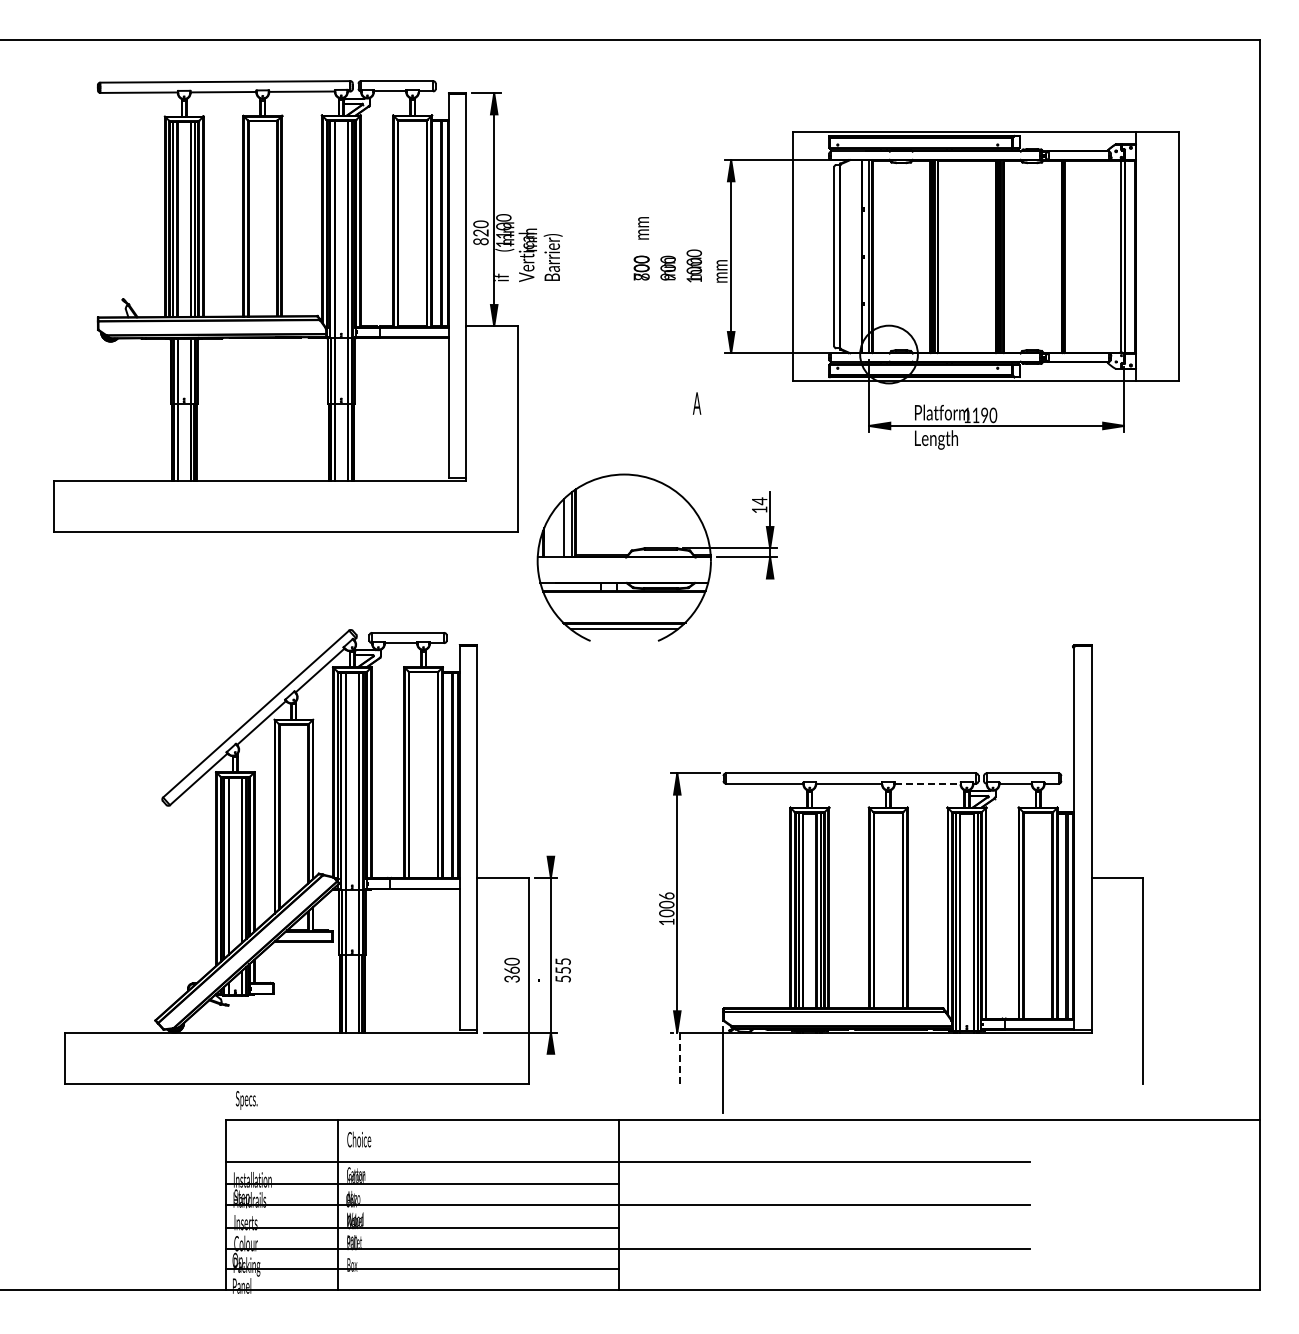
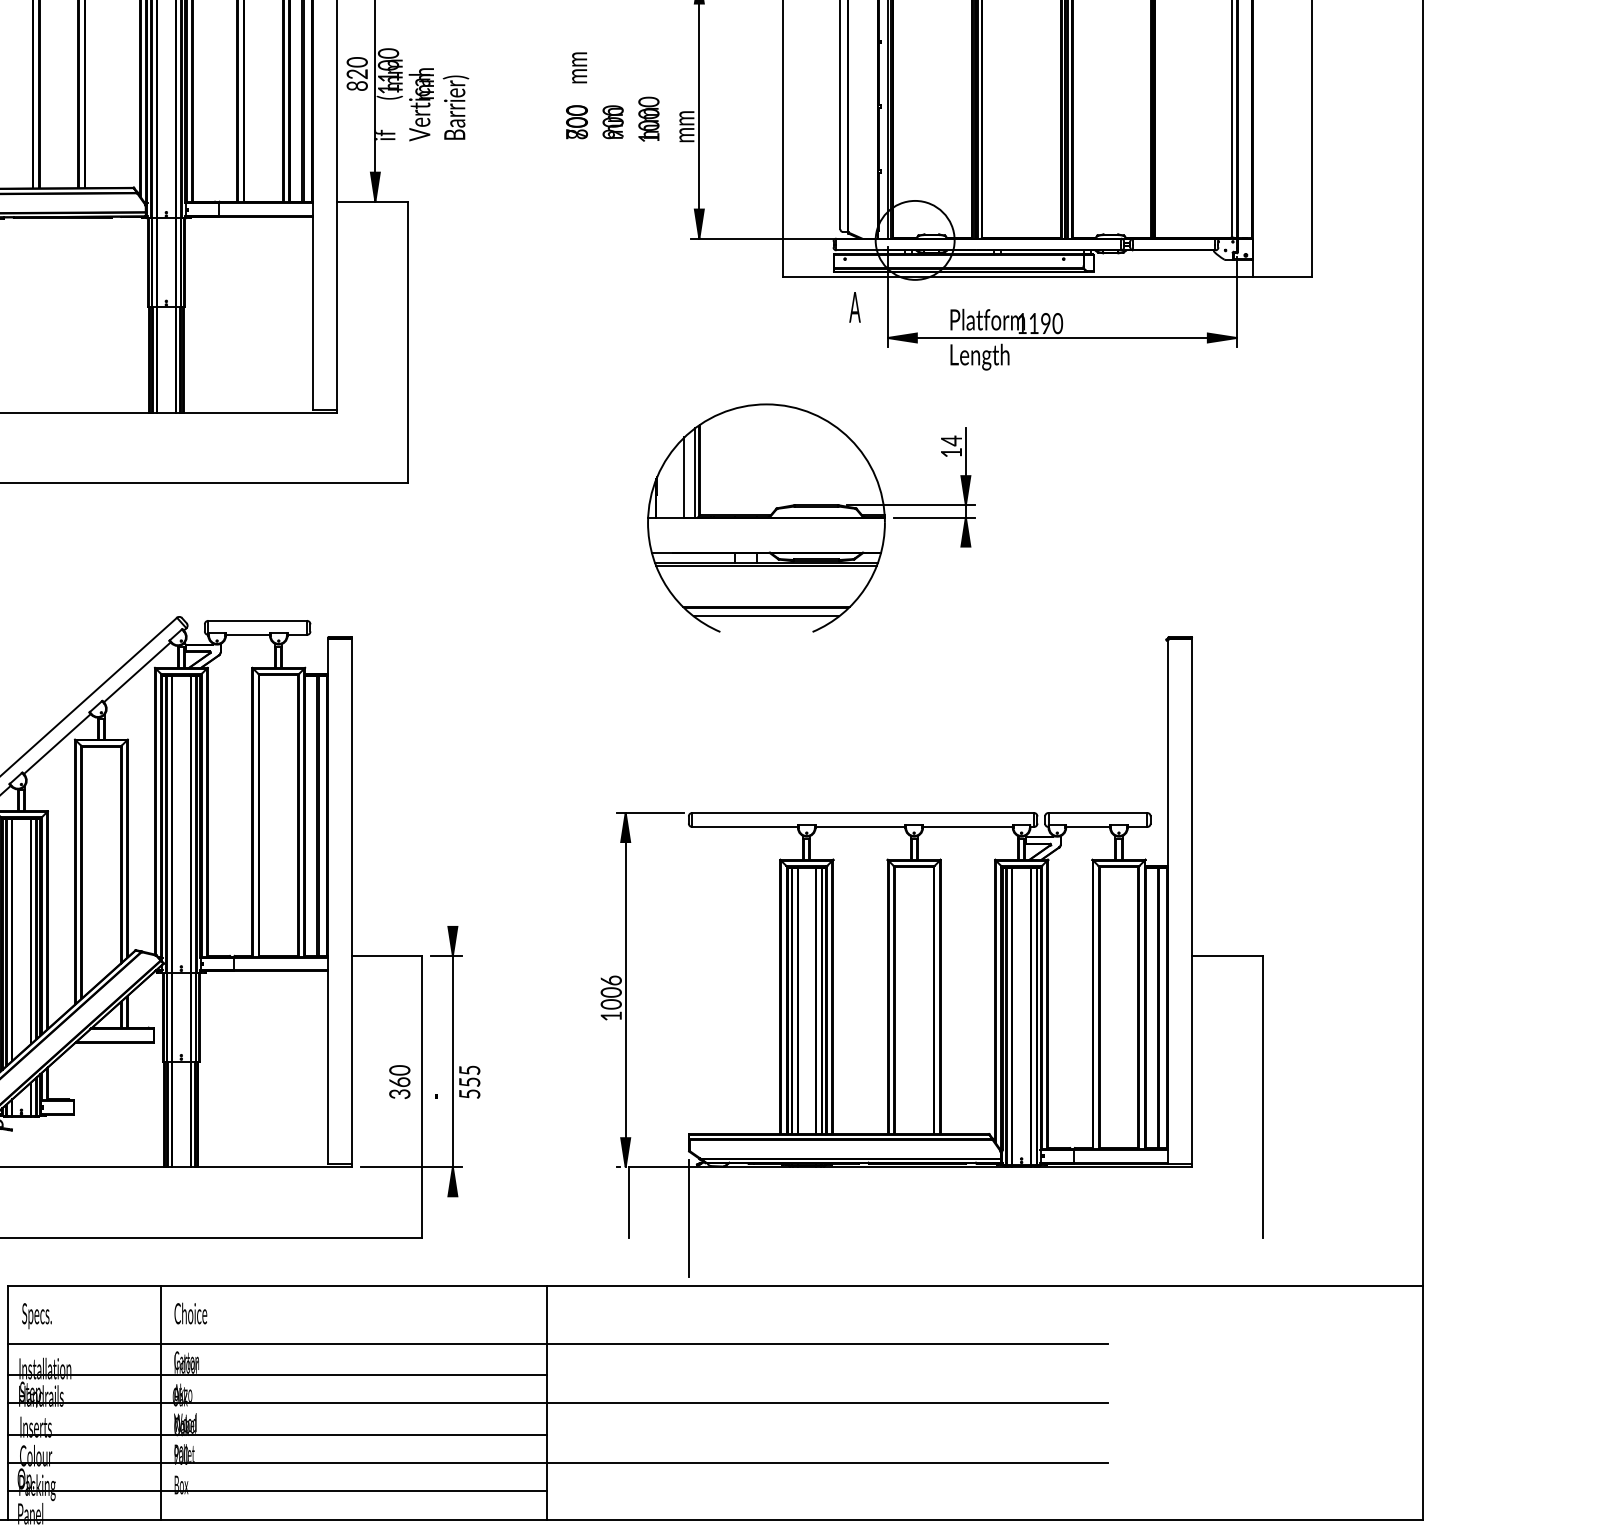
text: (697, 403) -> (855, 307), moved
part: (656, 557) -> (810, 517), moved
line: (927, 783) -> (967, 826), dashed -> solid
line: (679, 1058) -> (628, 1202), dashed -> solid
text: (246, 1100) -> (36, 1316), moved

